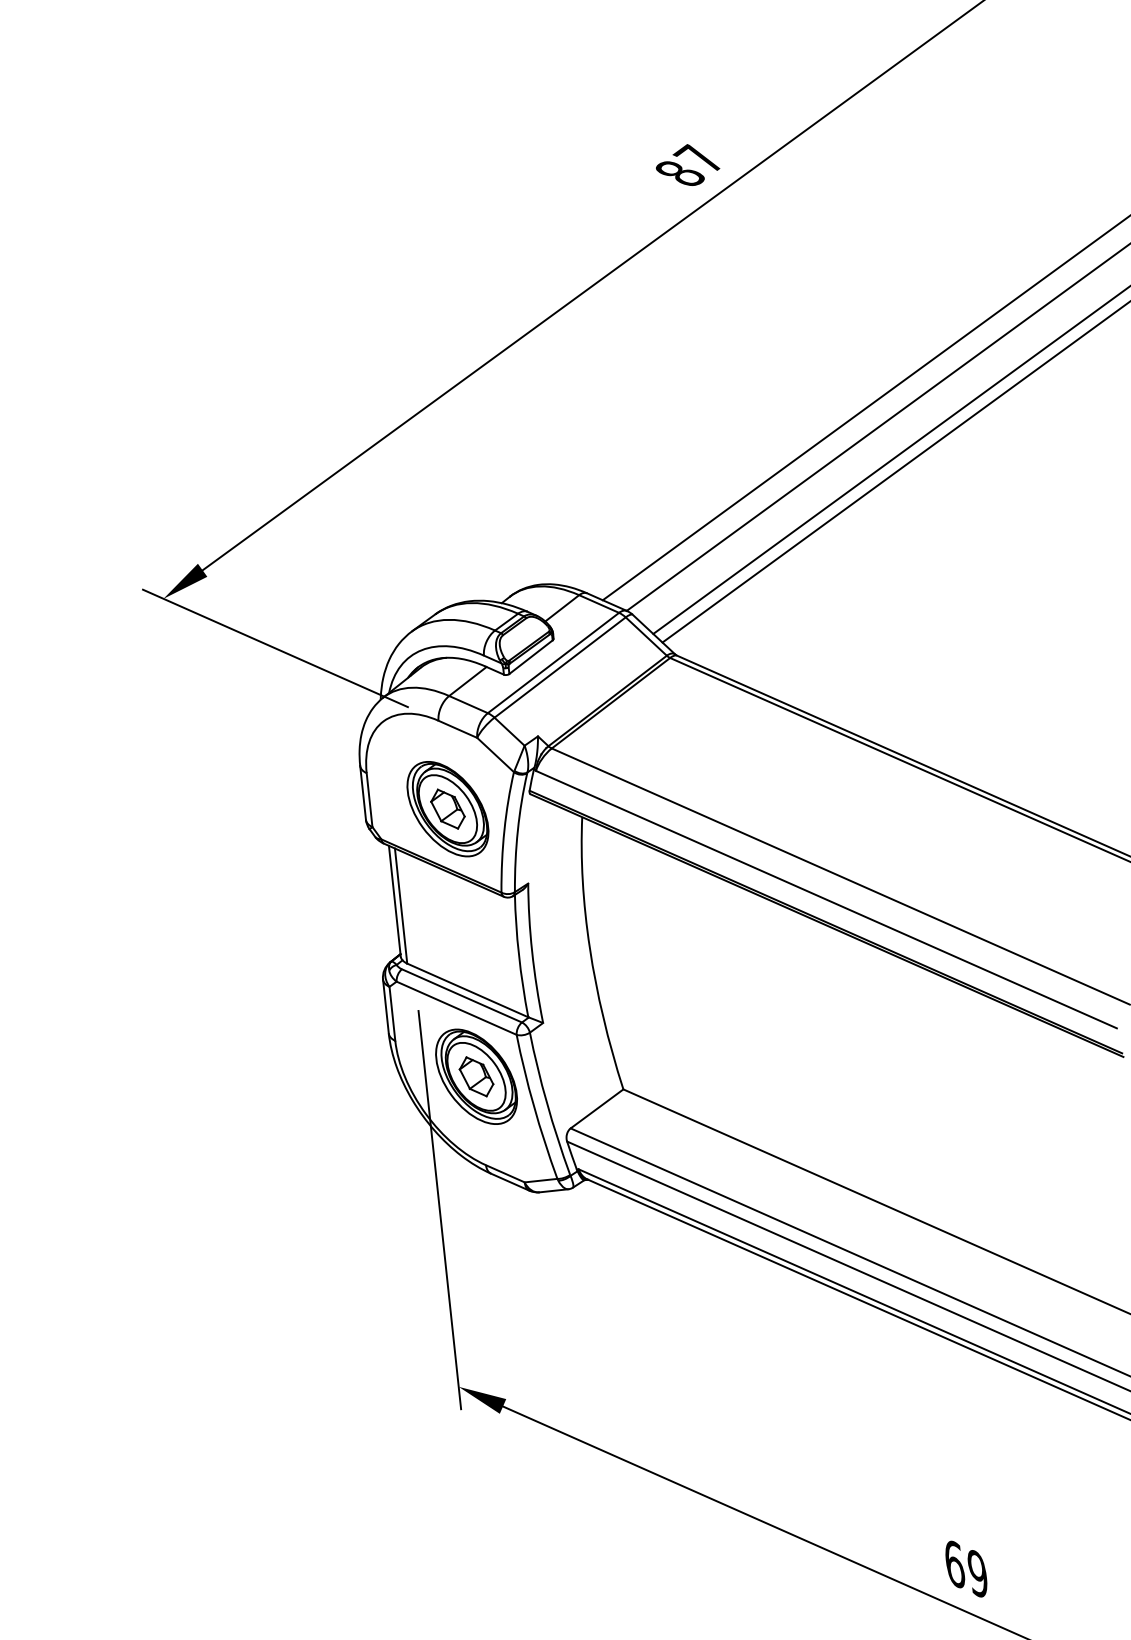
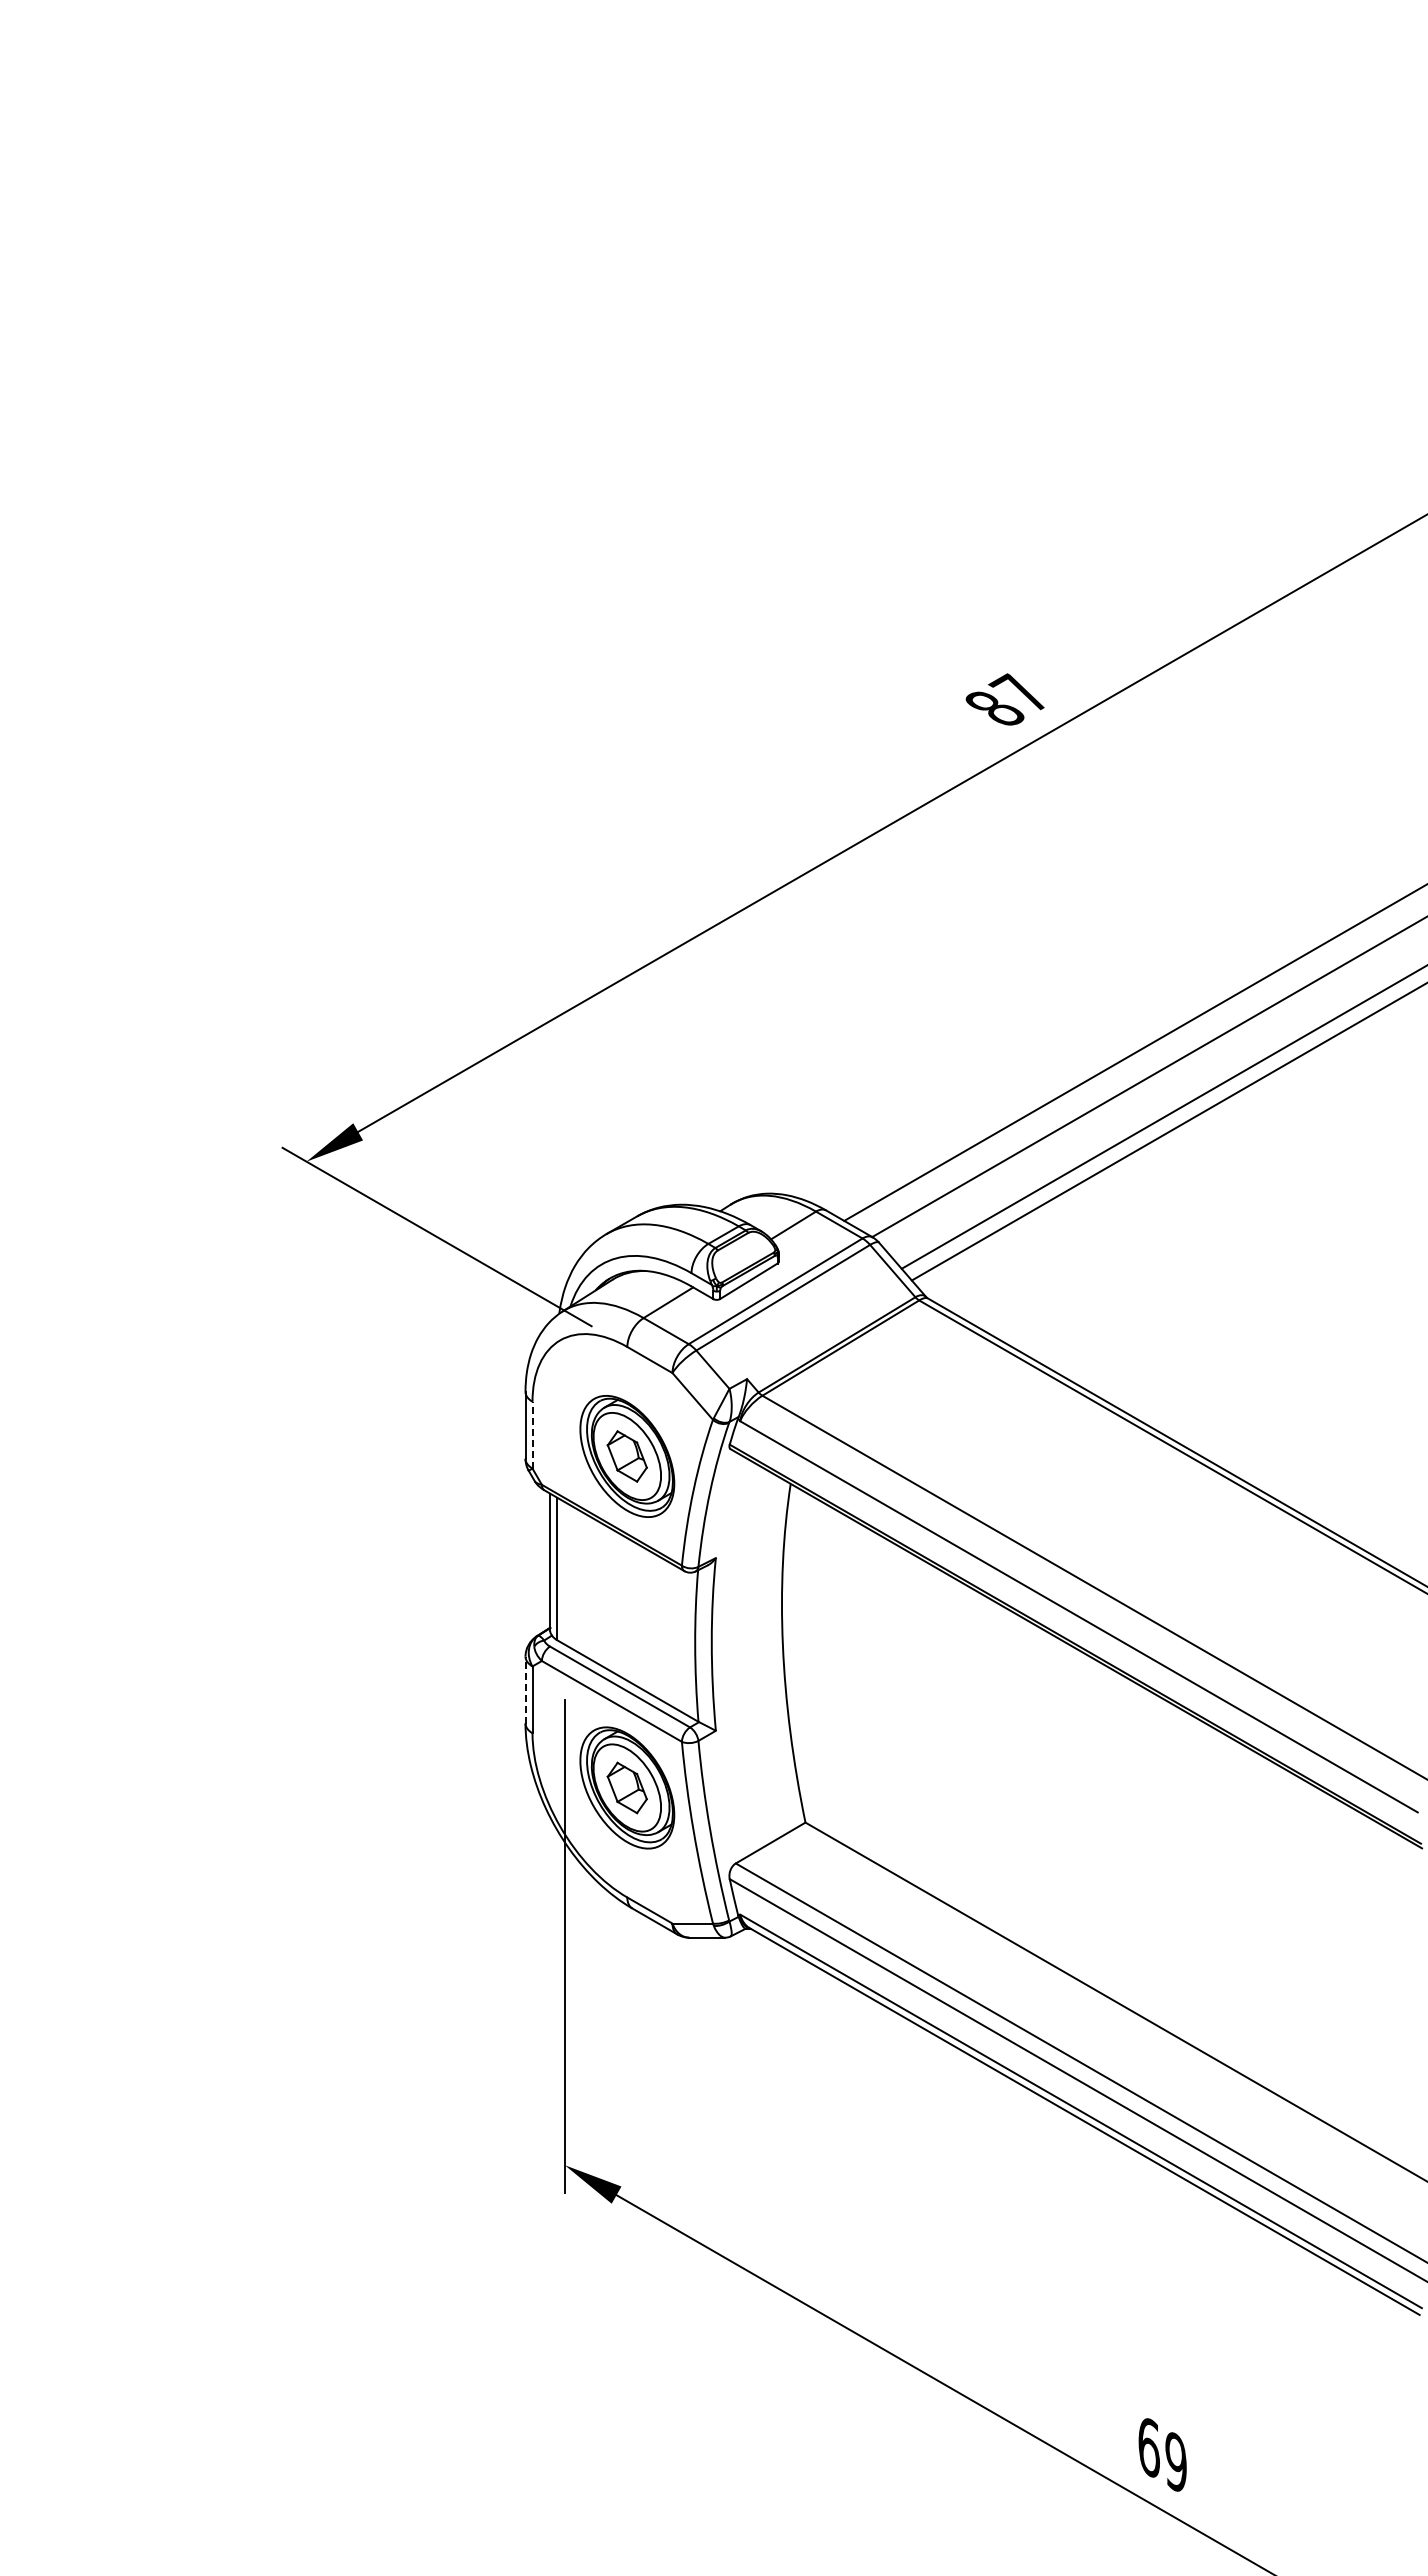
line: (369, 799) -> (532, 1434), solid -> dashed
line: (385, 1006) -> (525, 1689), solid -> dashed

